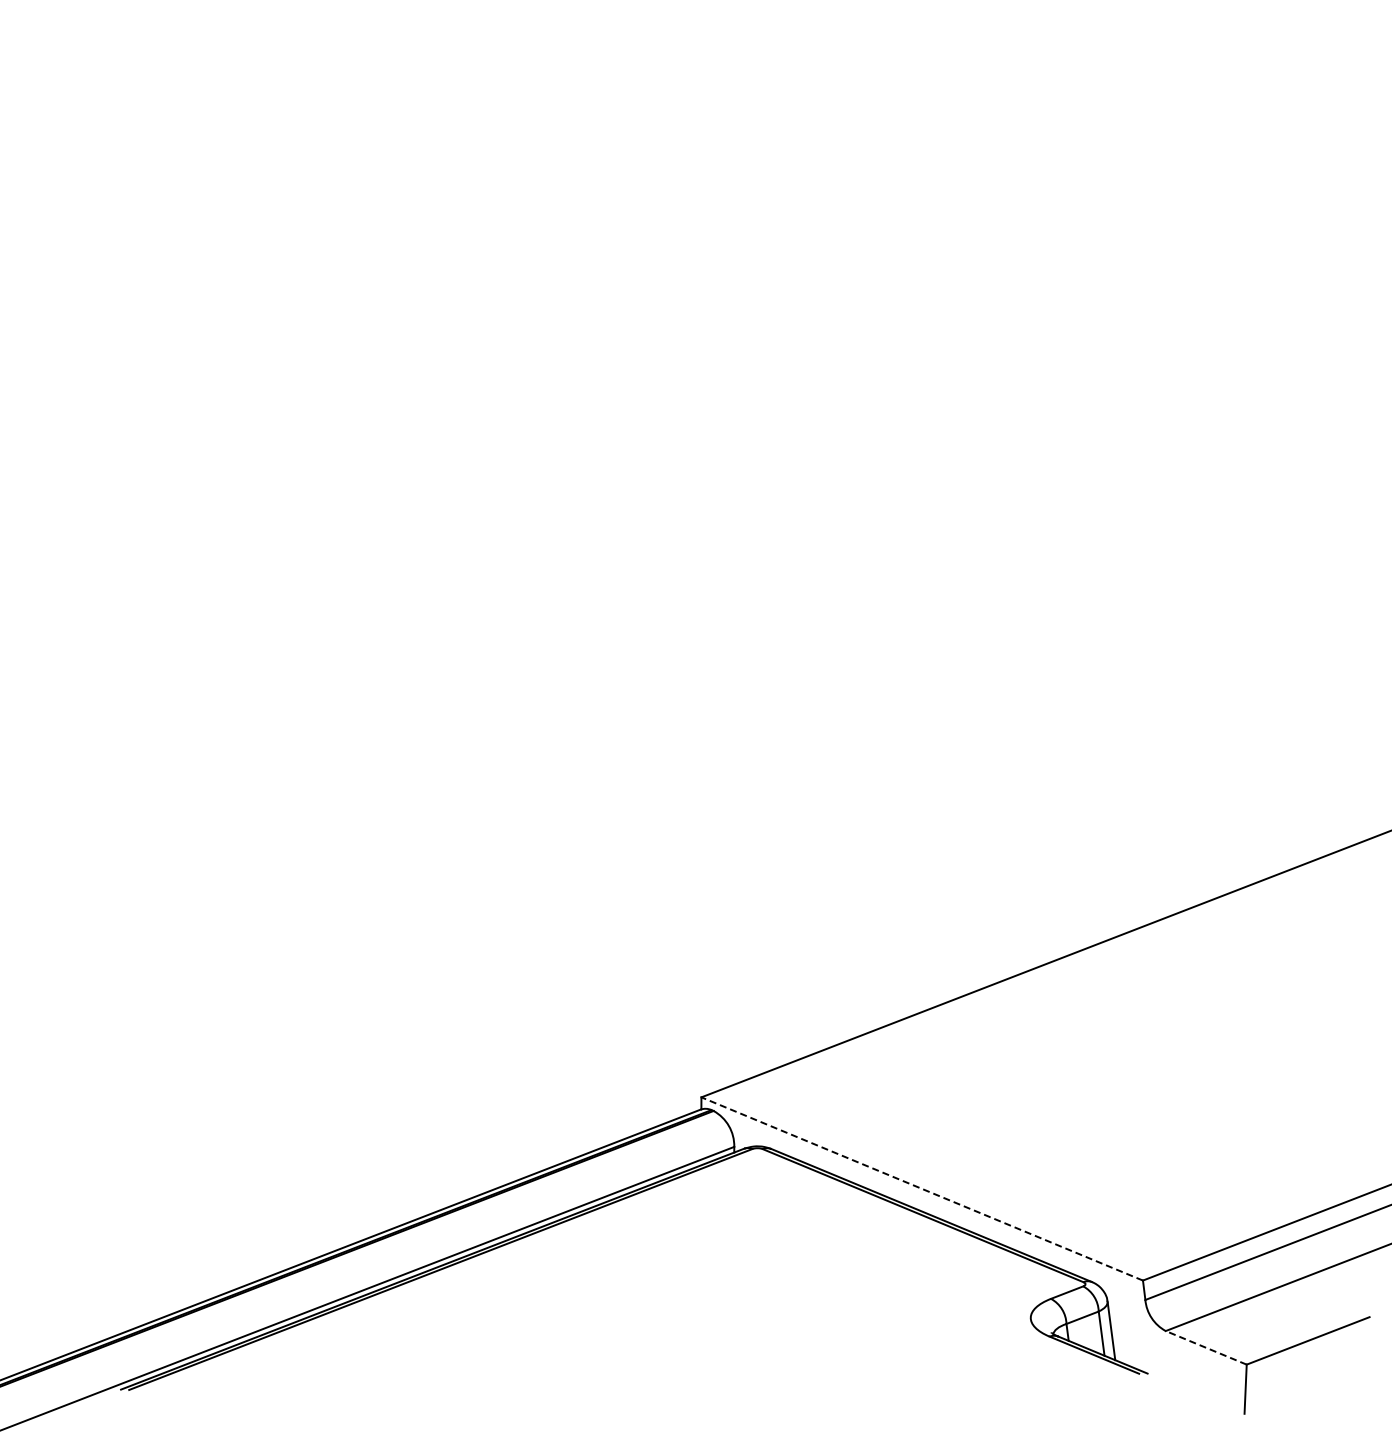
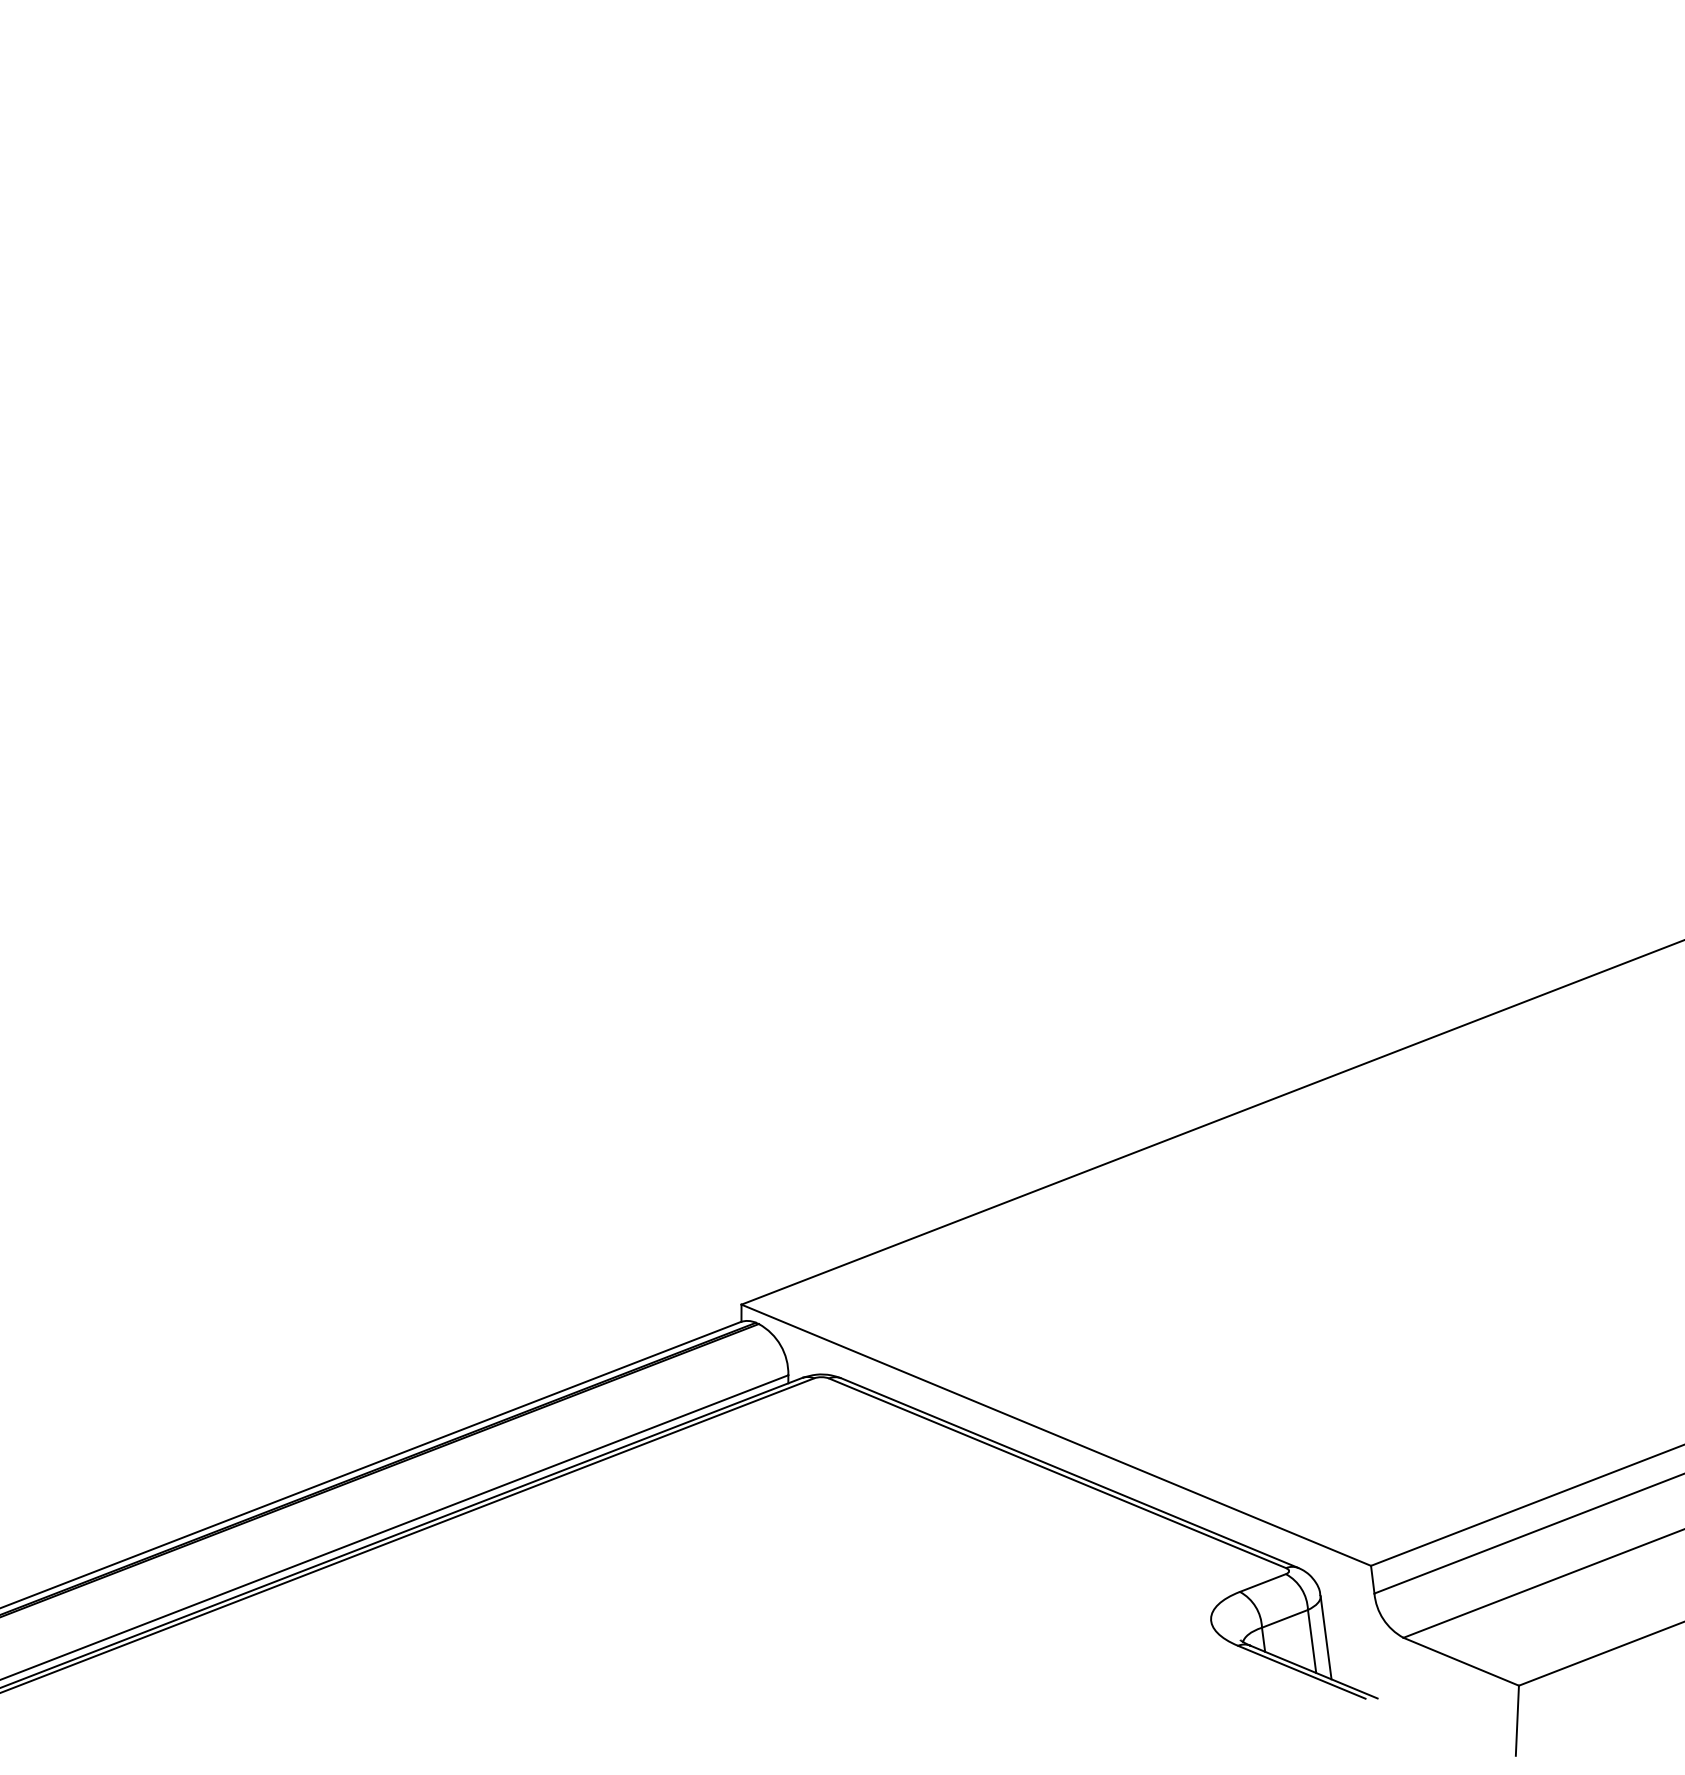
line: (921, 1188) -> (1055, 1434), dashed -> solid
line: (1206, 1347) -> (1461, 1661), dashed -> solid

